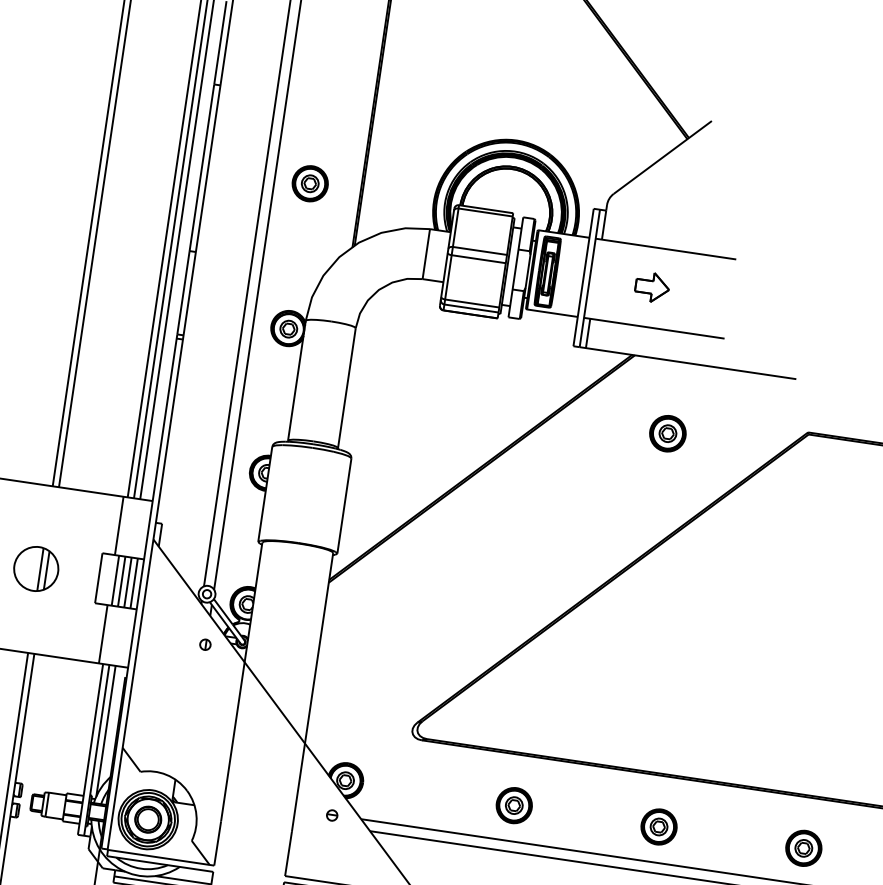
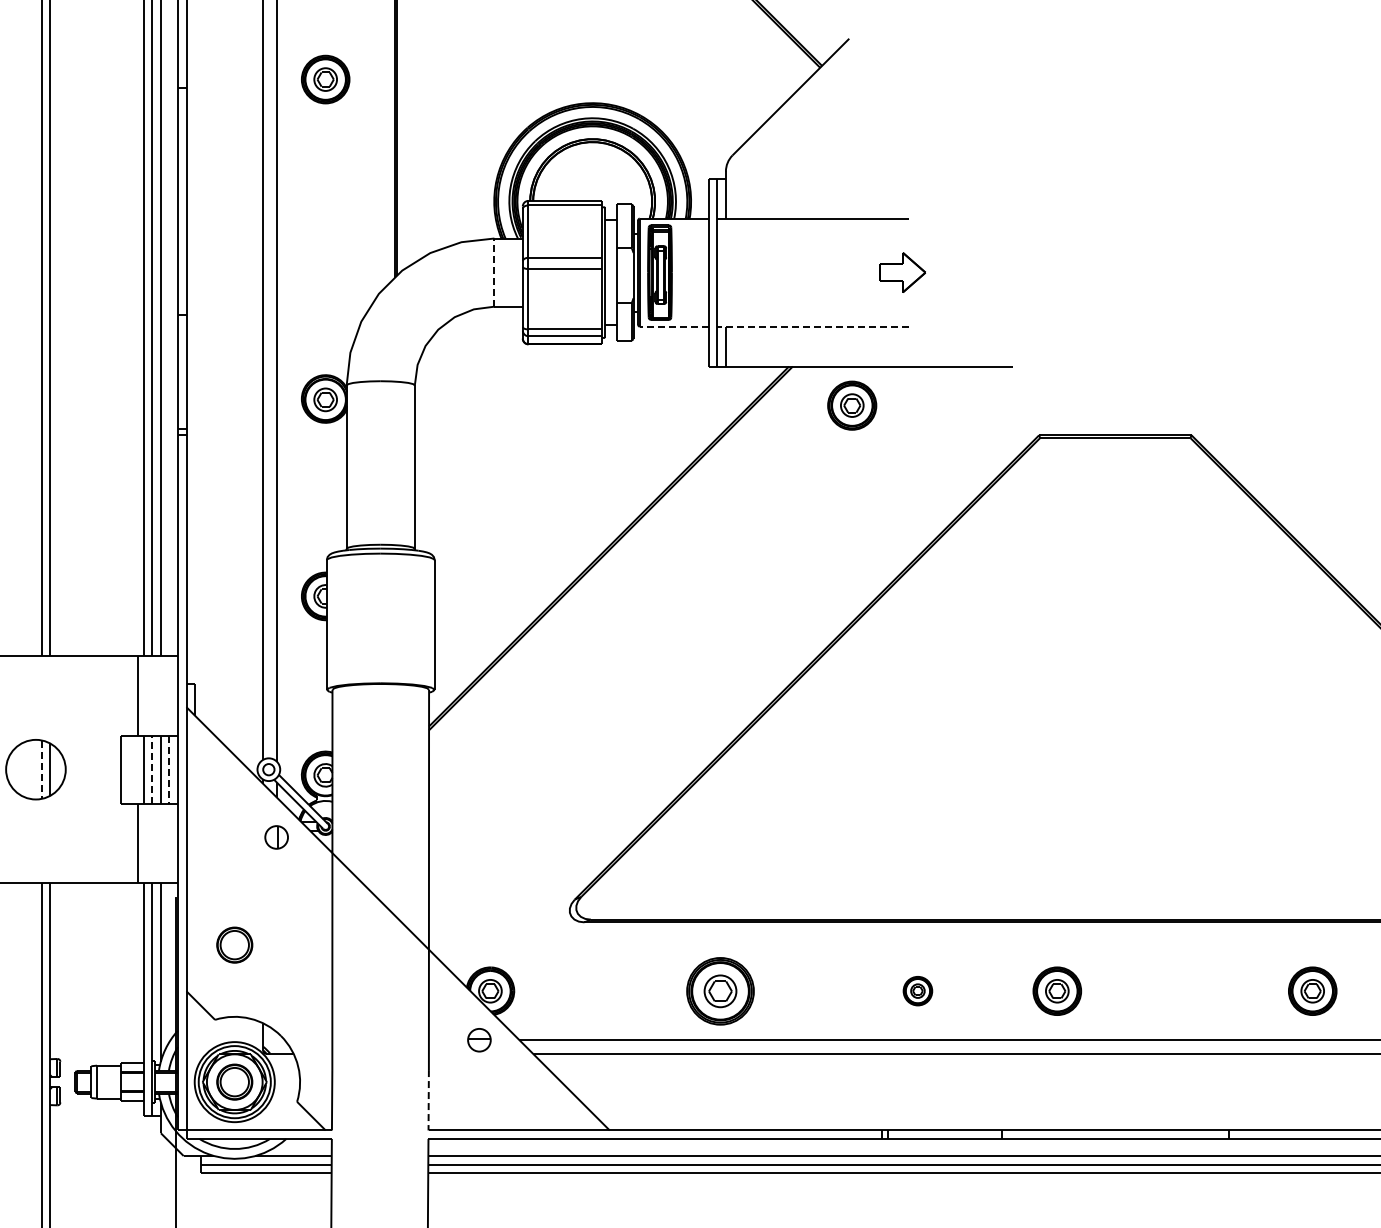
part: (310, 183) -> (325, 79), moved
line: (426, 254) -> (494, 272), solid -> dashed
part: (652, 287) -> (902, 272), moved
line: (552, 313) -> (674, 326), solid -> dashed
line: (654, 328) -> (813, 326), solid -> dashed
part: (668, 433) -> (852, 405), moved
line: (40, 569) -> (41, 769), solid -> dashed
line: (121, 581) -> (152, 769), solid -> dashed
line: (134, 584) -> (169, 770), solid -> dashed
part: (205, 644) -> (276, 837), size x1.6
part: (162, 718) -> (234, 944), added
part: (514, 805) -> (720, 990), size x1.4
part: (332, 815) -> (479, 1040), size x1.6
part: (658, 826) -> (917, 990), size x0.6
part: (804, 847) -> (1057, 990), moved
line: (288, 854) -> (428, 1100), solid -> dashed

